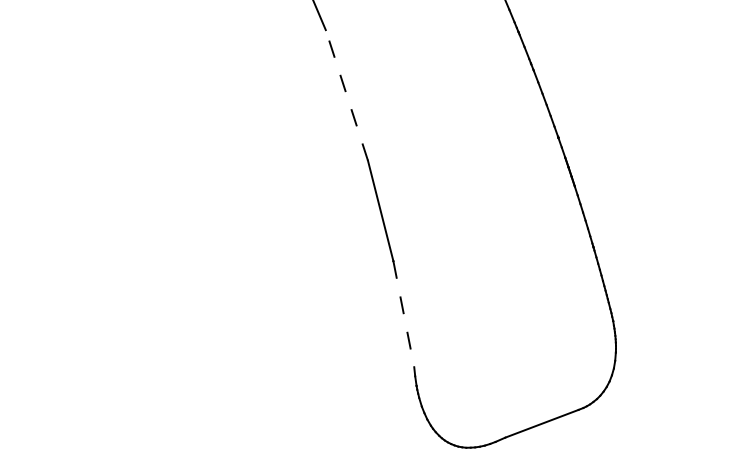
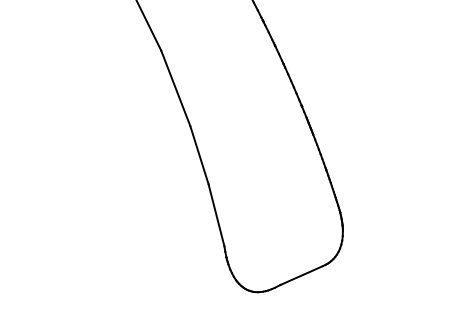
line: (346, 95) -> (175, 88), dashed -> solid
line: (403, 314) -> (216, 215), dashed -> solid

